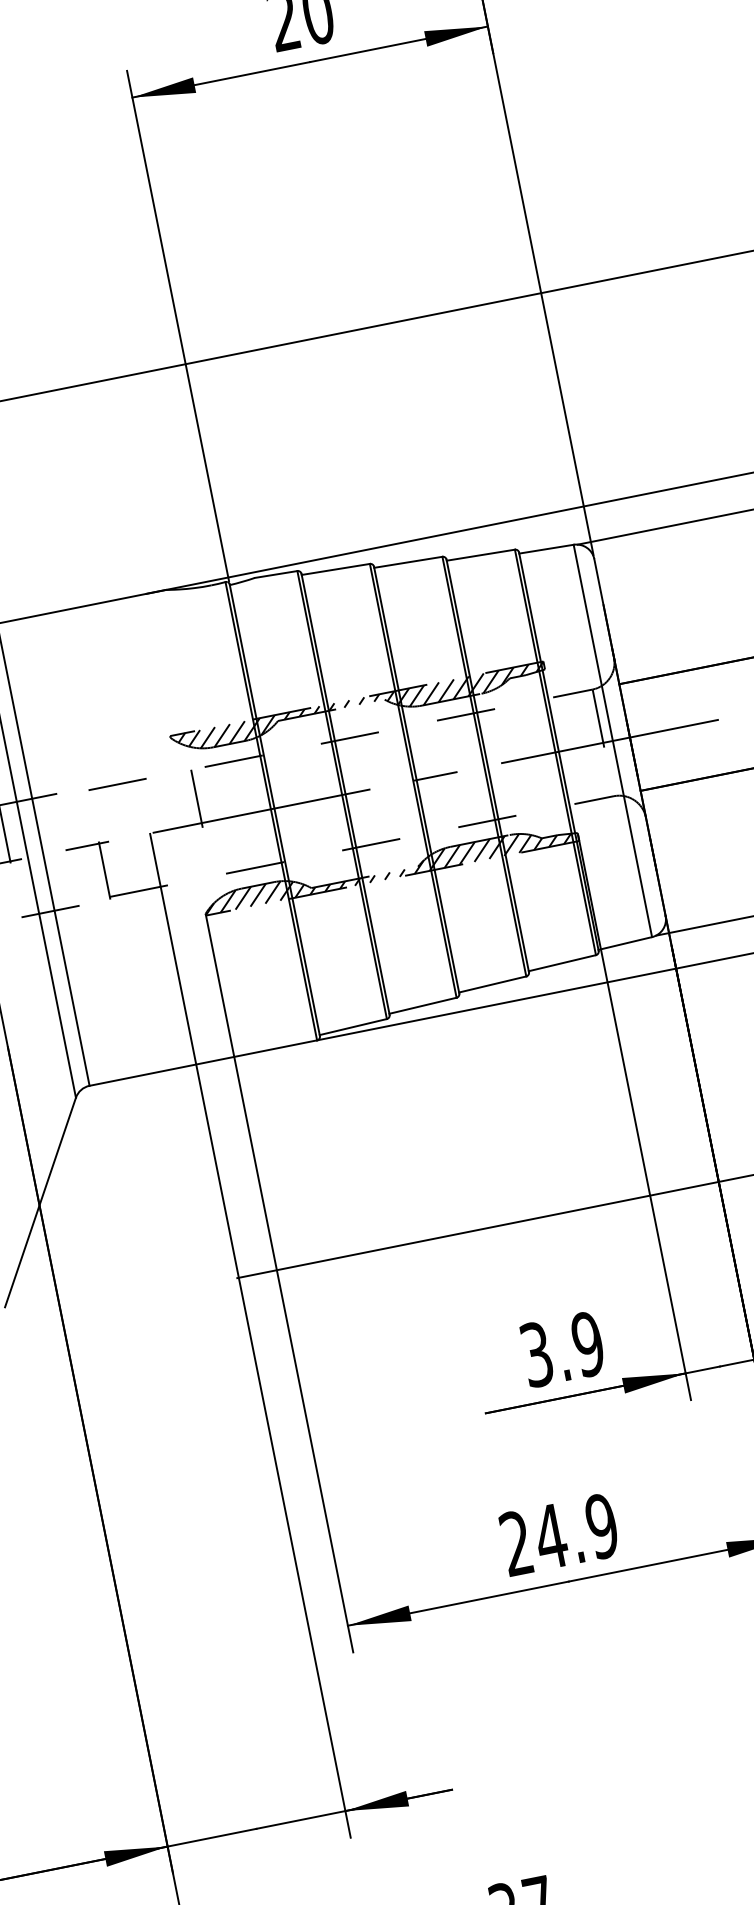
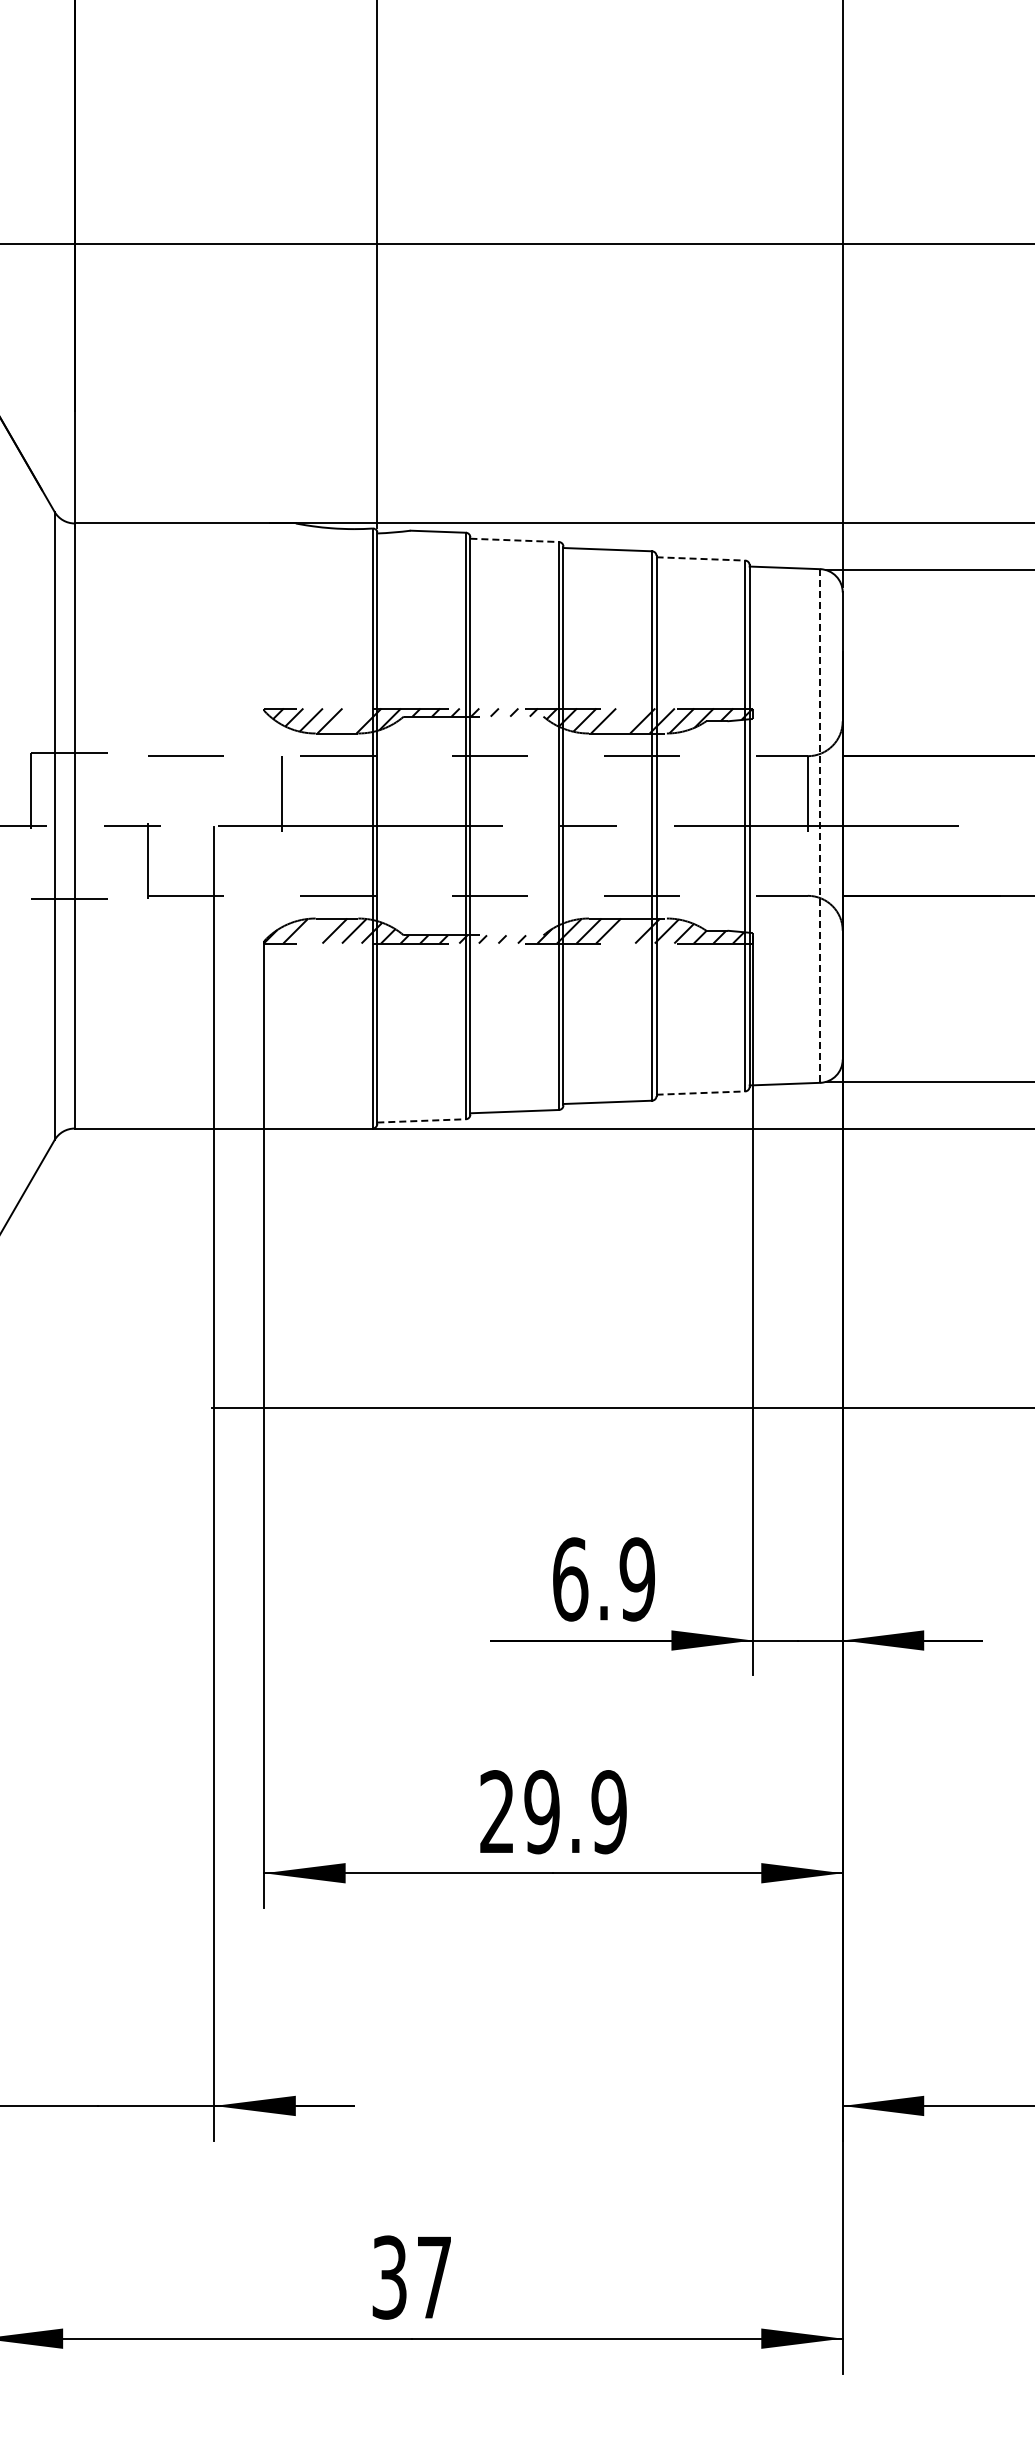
line: (481, 554) -> (701, 558), solid -> dashed
line: (336, 569) -> (515, 540), solid -> dashed
line: (445, 690) -> (622, 720), removed
line: (236, 732) -> (348, 720), removed
line: (613, 741) -> (820, 826), solid -> dashed
line: (481, 850) -> (627, 930), removed
line: (242, 897) -> (314, 930), removed
line: (562, 963) -> (701, 1093), solid -> dashed
line: (353, 1026) -> (422, 1120), solid -> dashed
text: (537, 1354) -> (570, 1579), 3.9 -> 6.9
text: (550, 1537) -> (541, 1812), 24.9 -> 29.9

